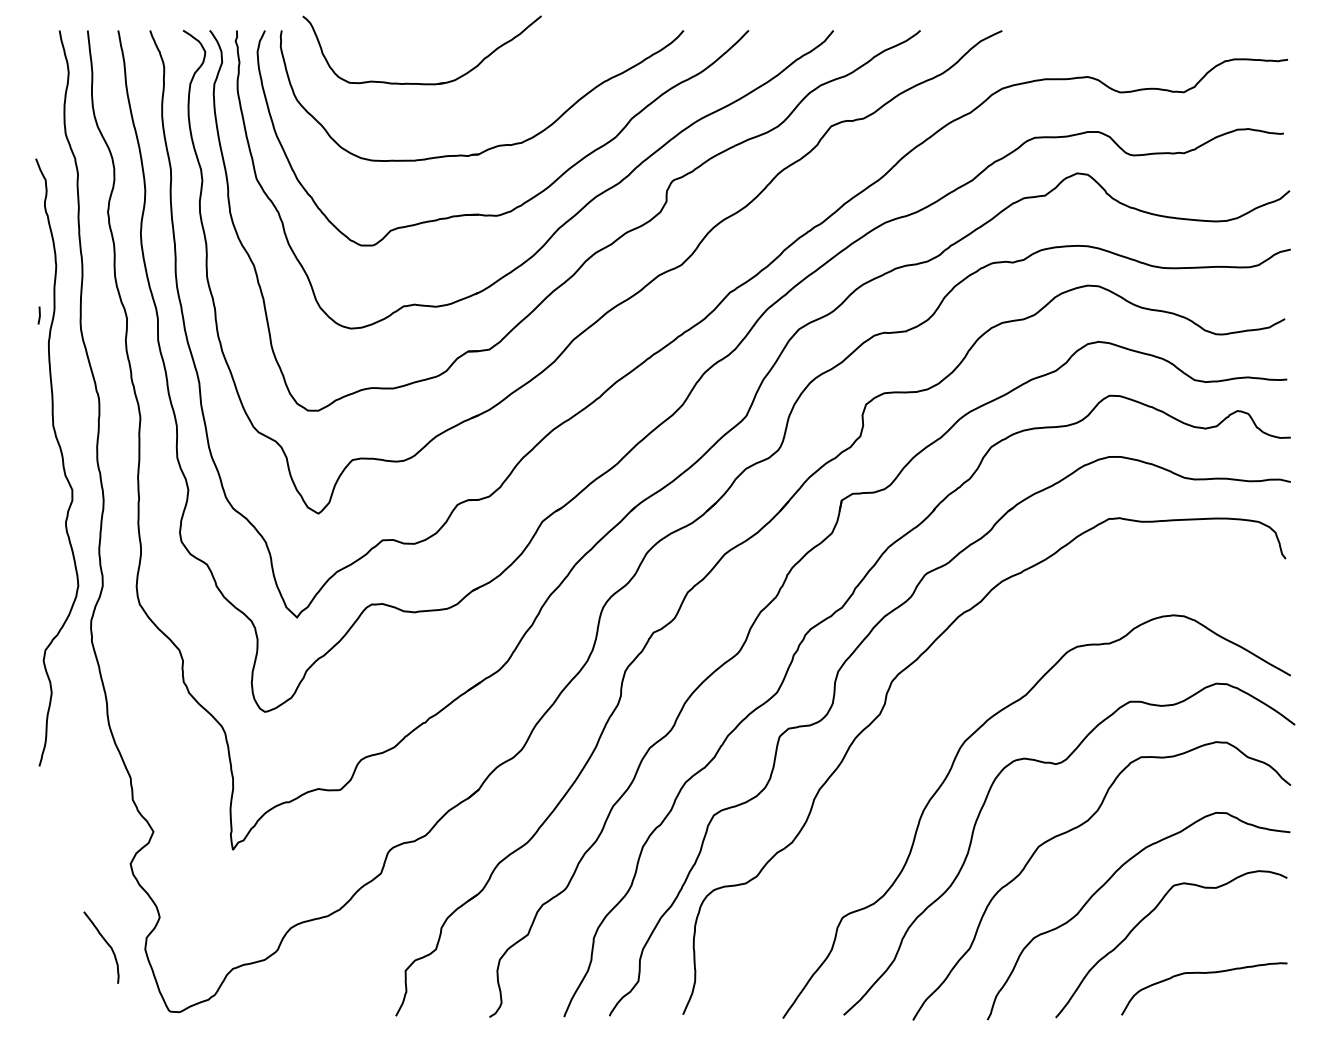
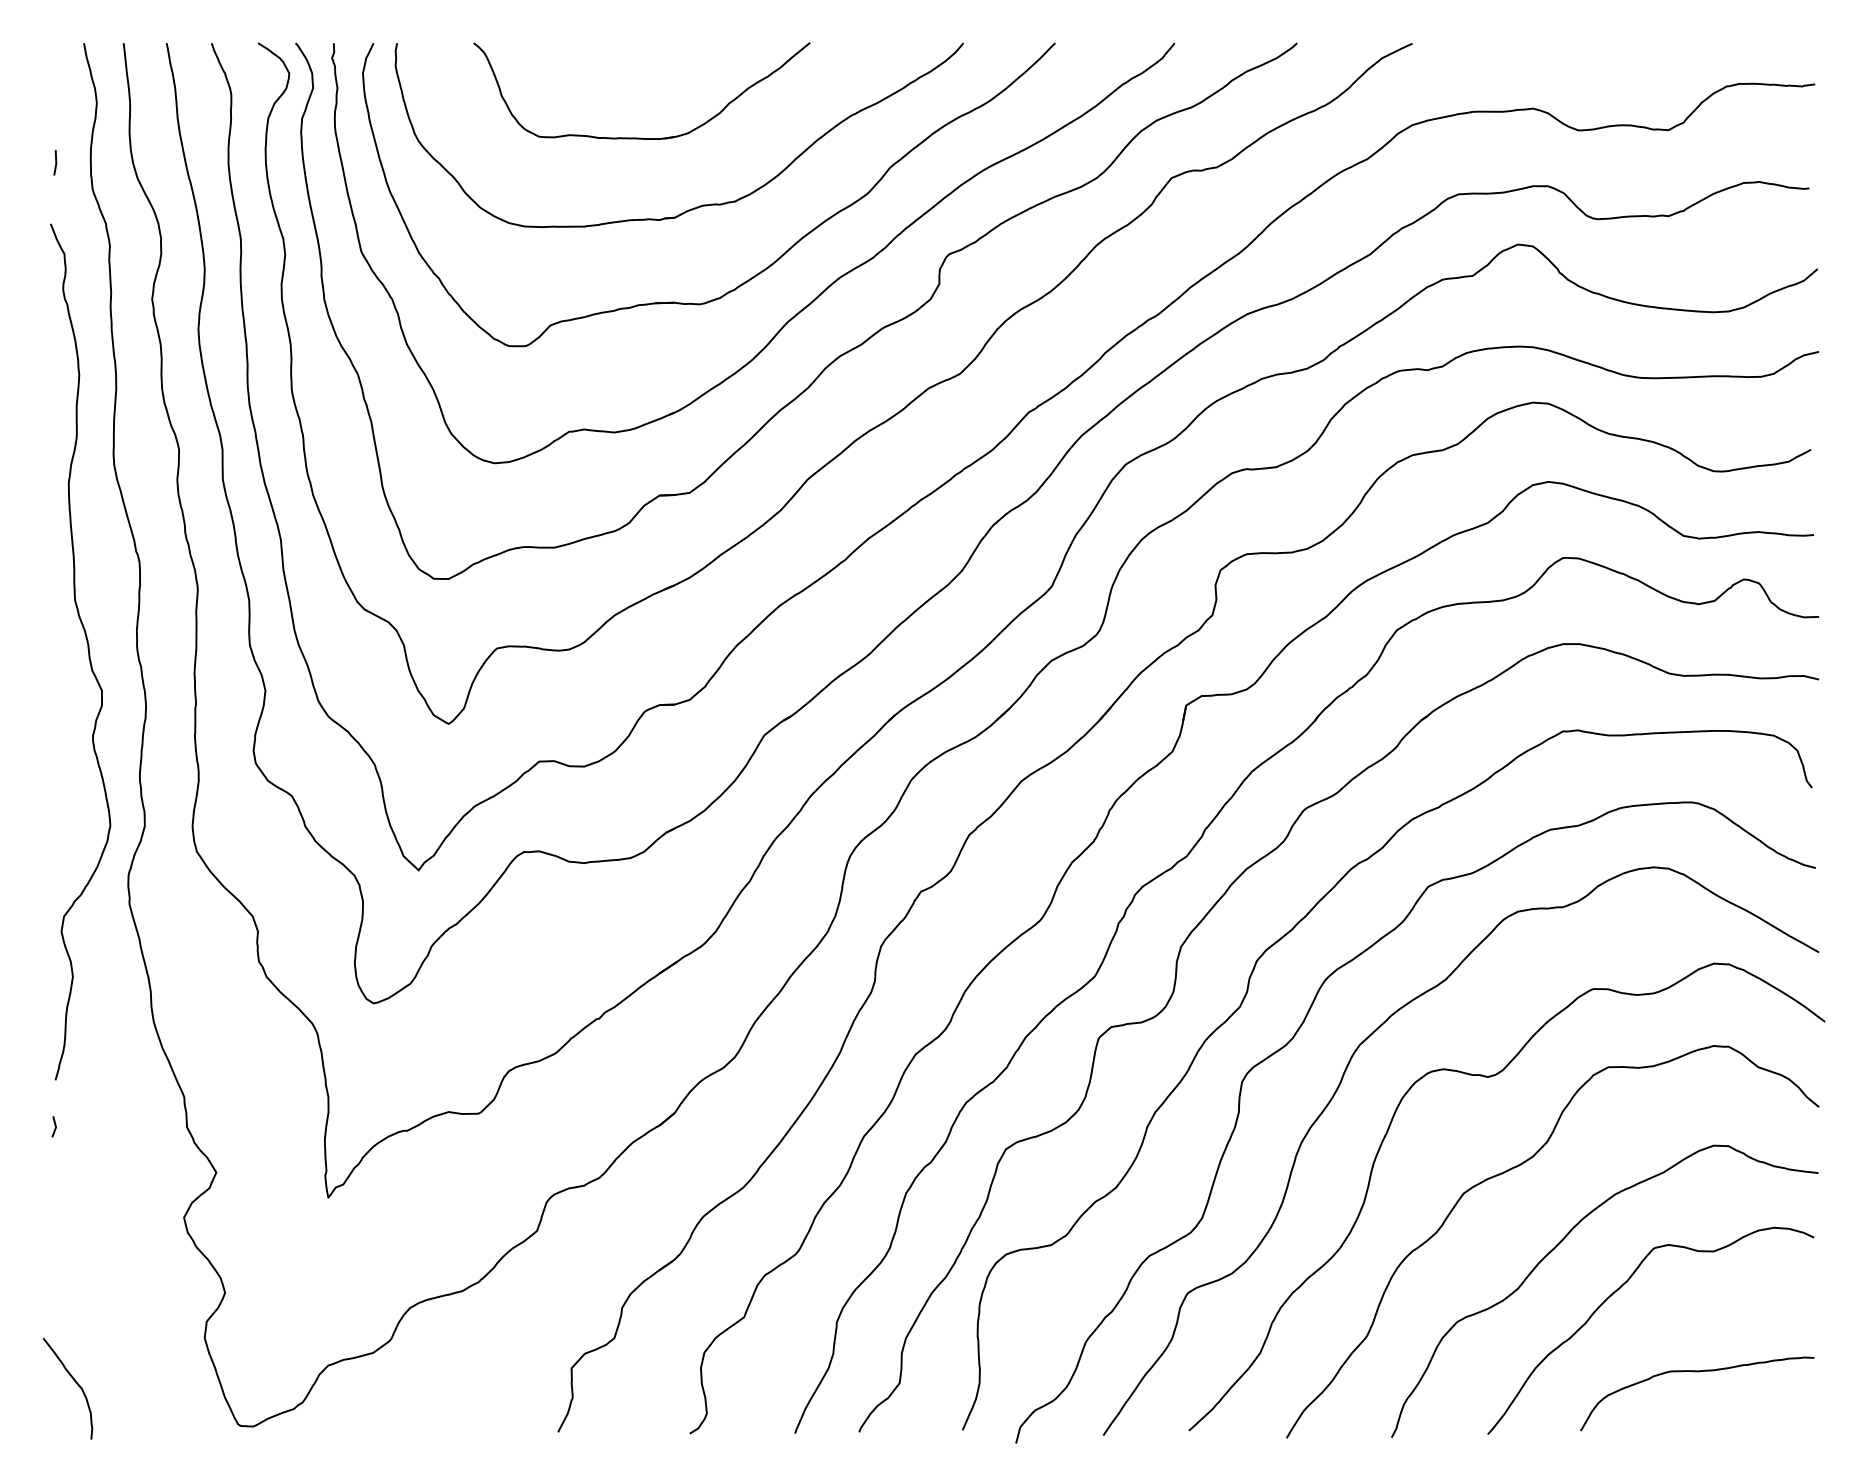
part: (421, 83) -> (641, 137), moved
line: (39, 315) -> (55, 162), moved
curve: (919, 735) -> (1295, 1036), added
line: (38, 798) -> (54, 1125), added
curve: (107, 944) -> (76, 1384), moved

